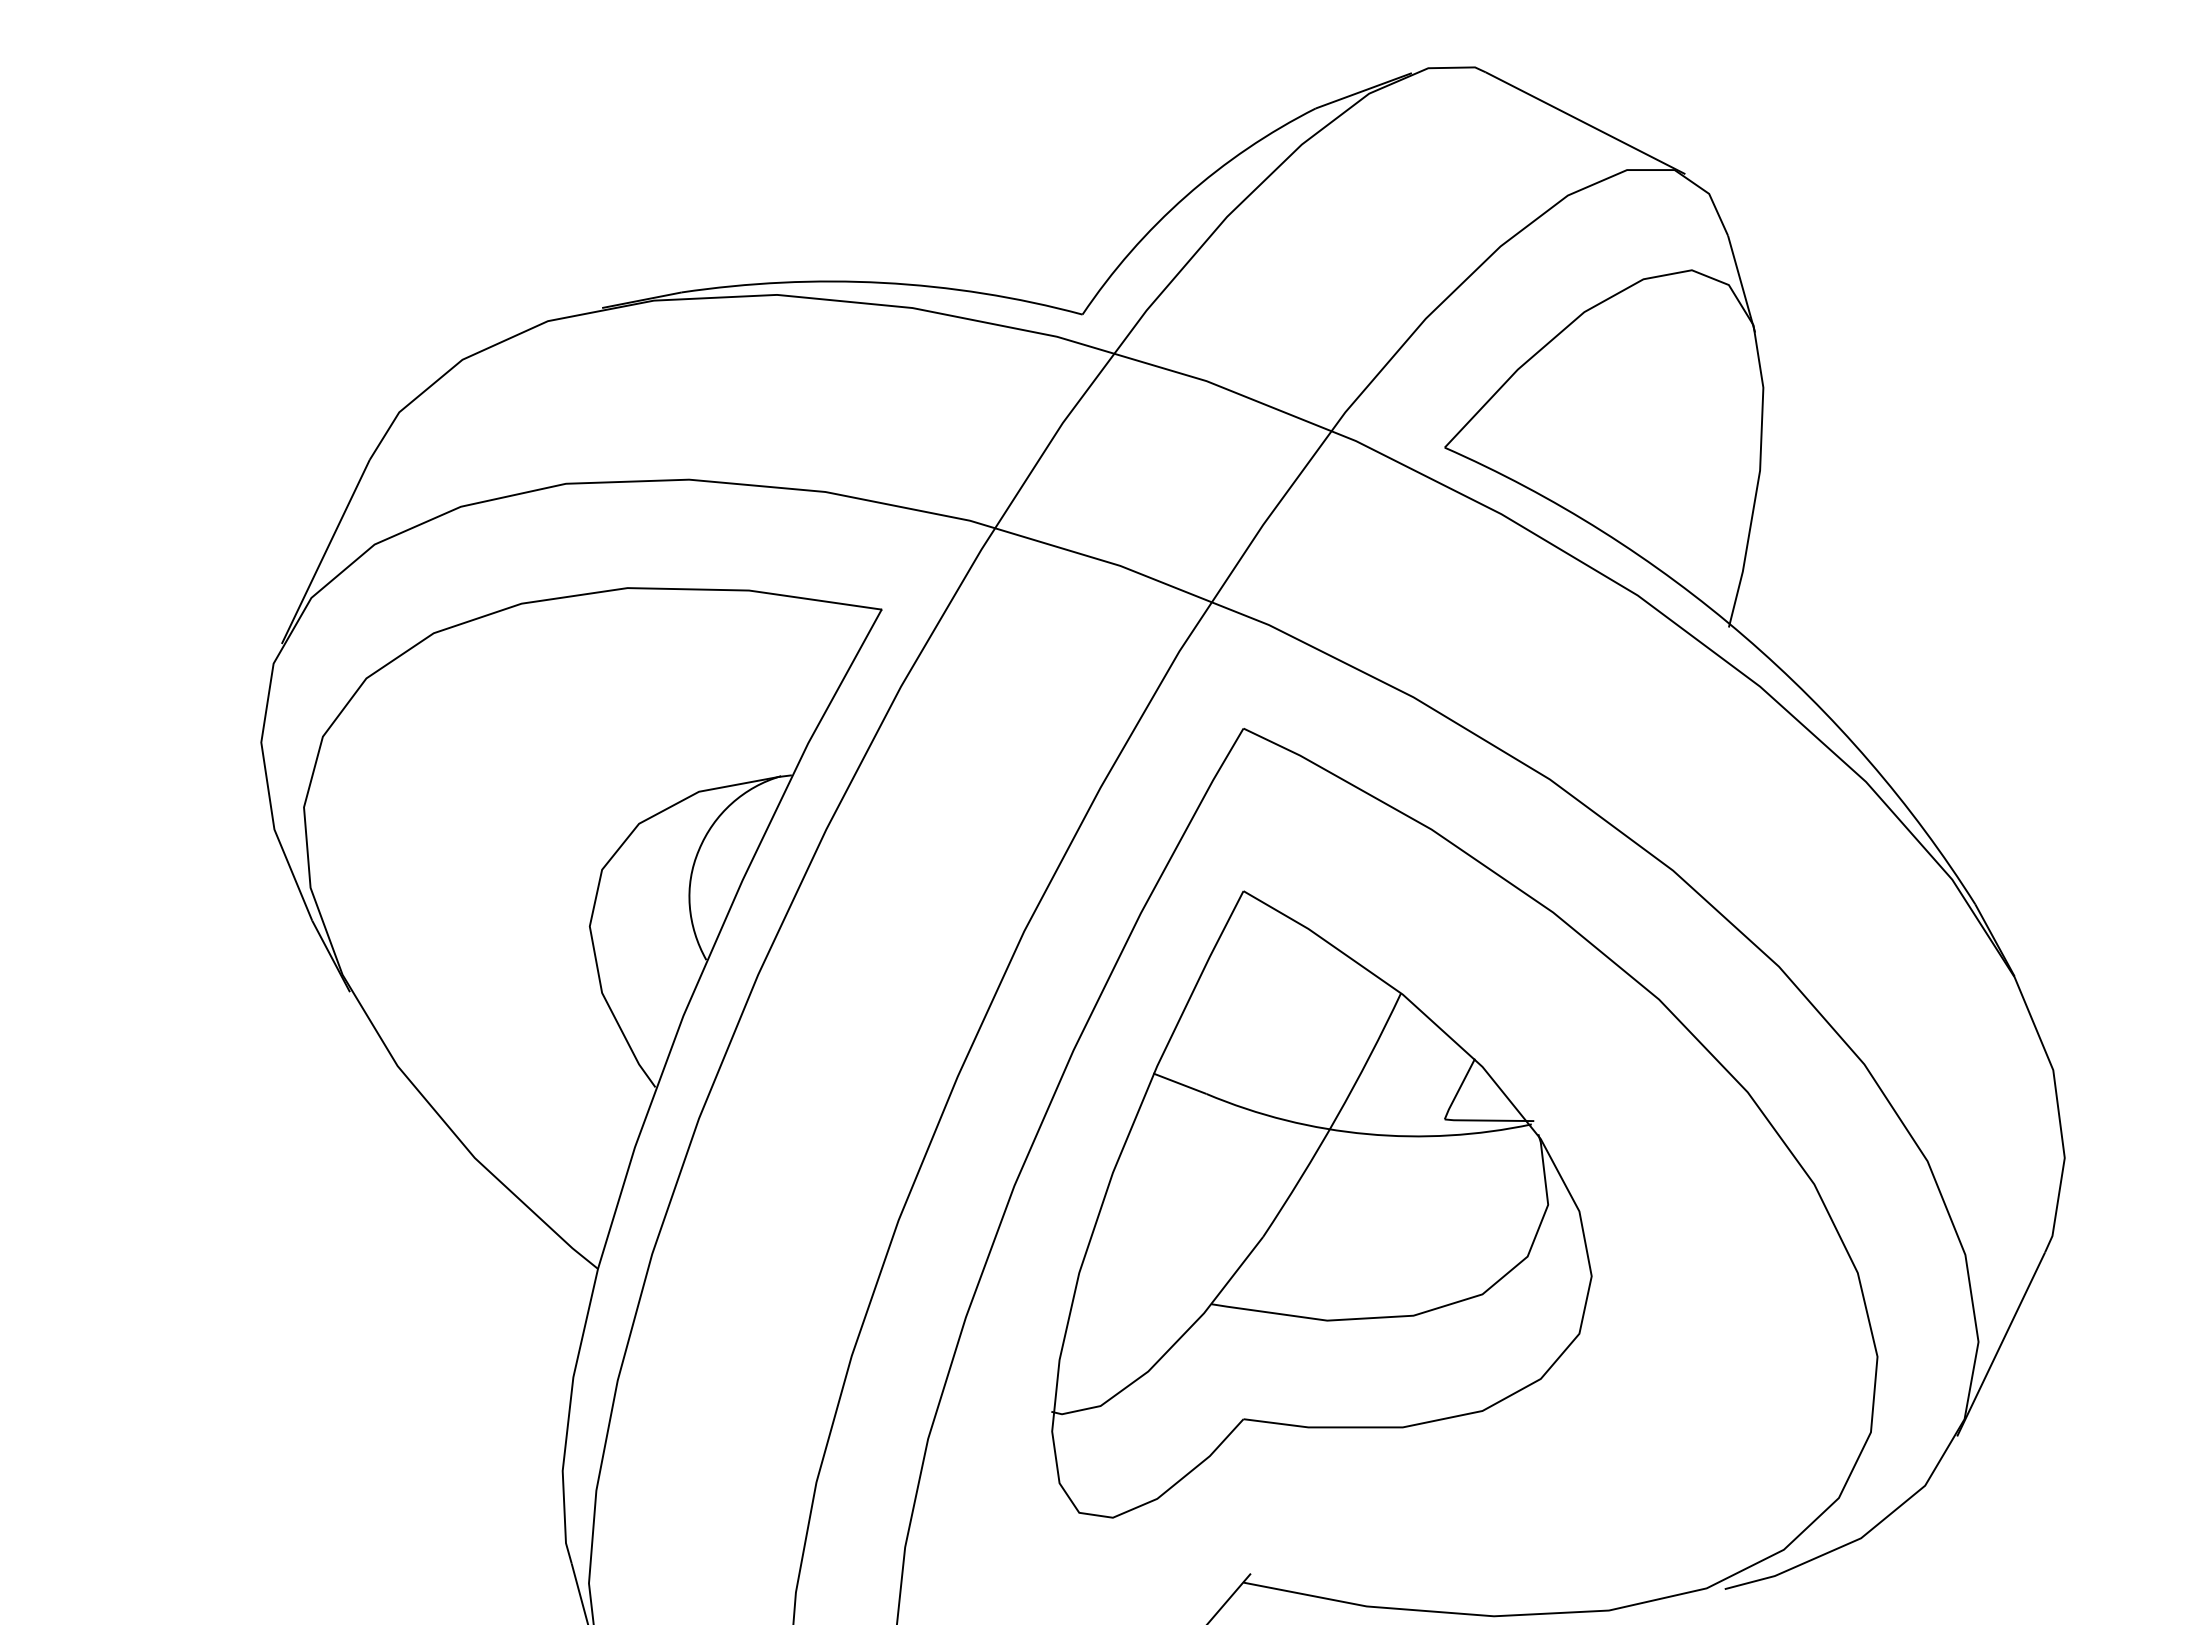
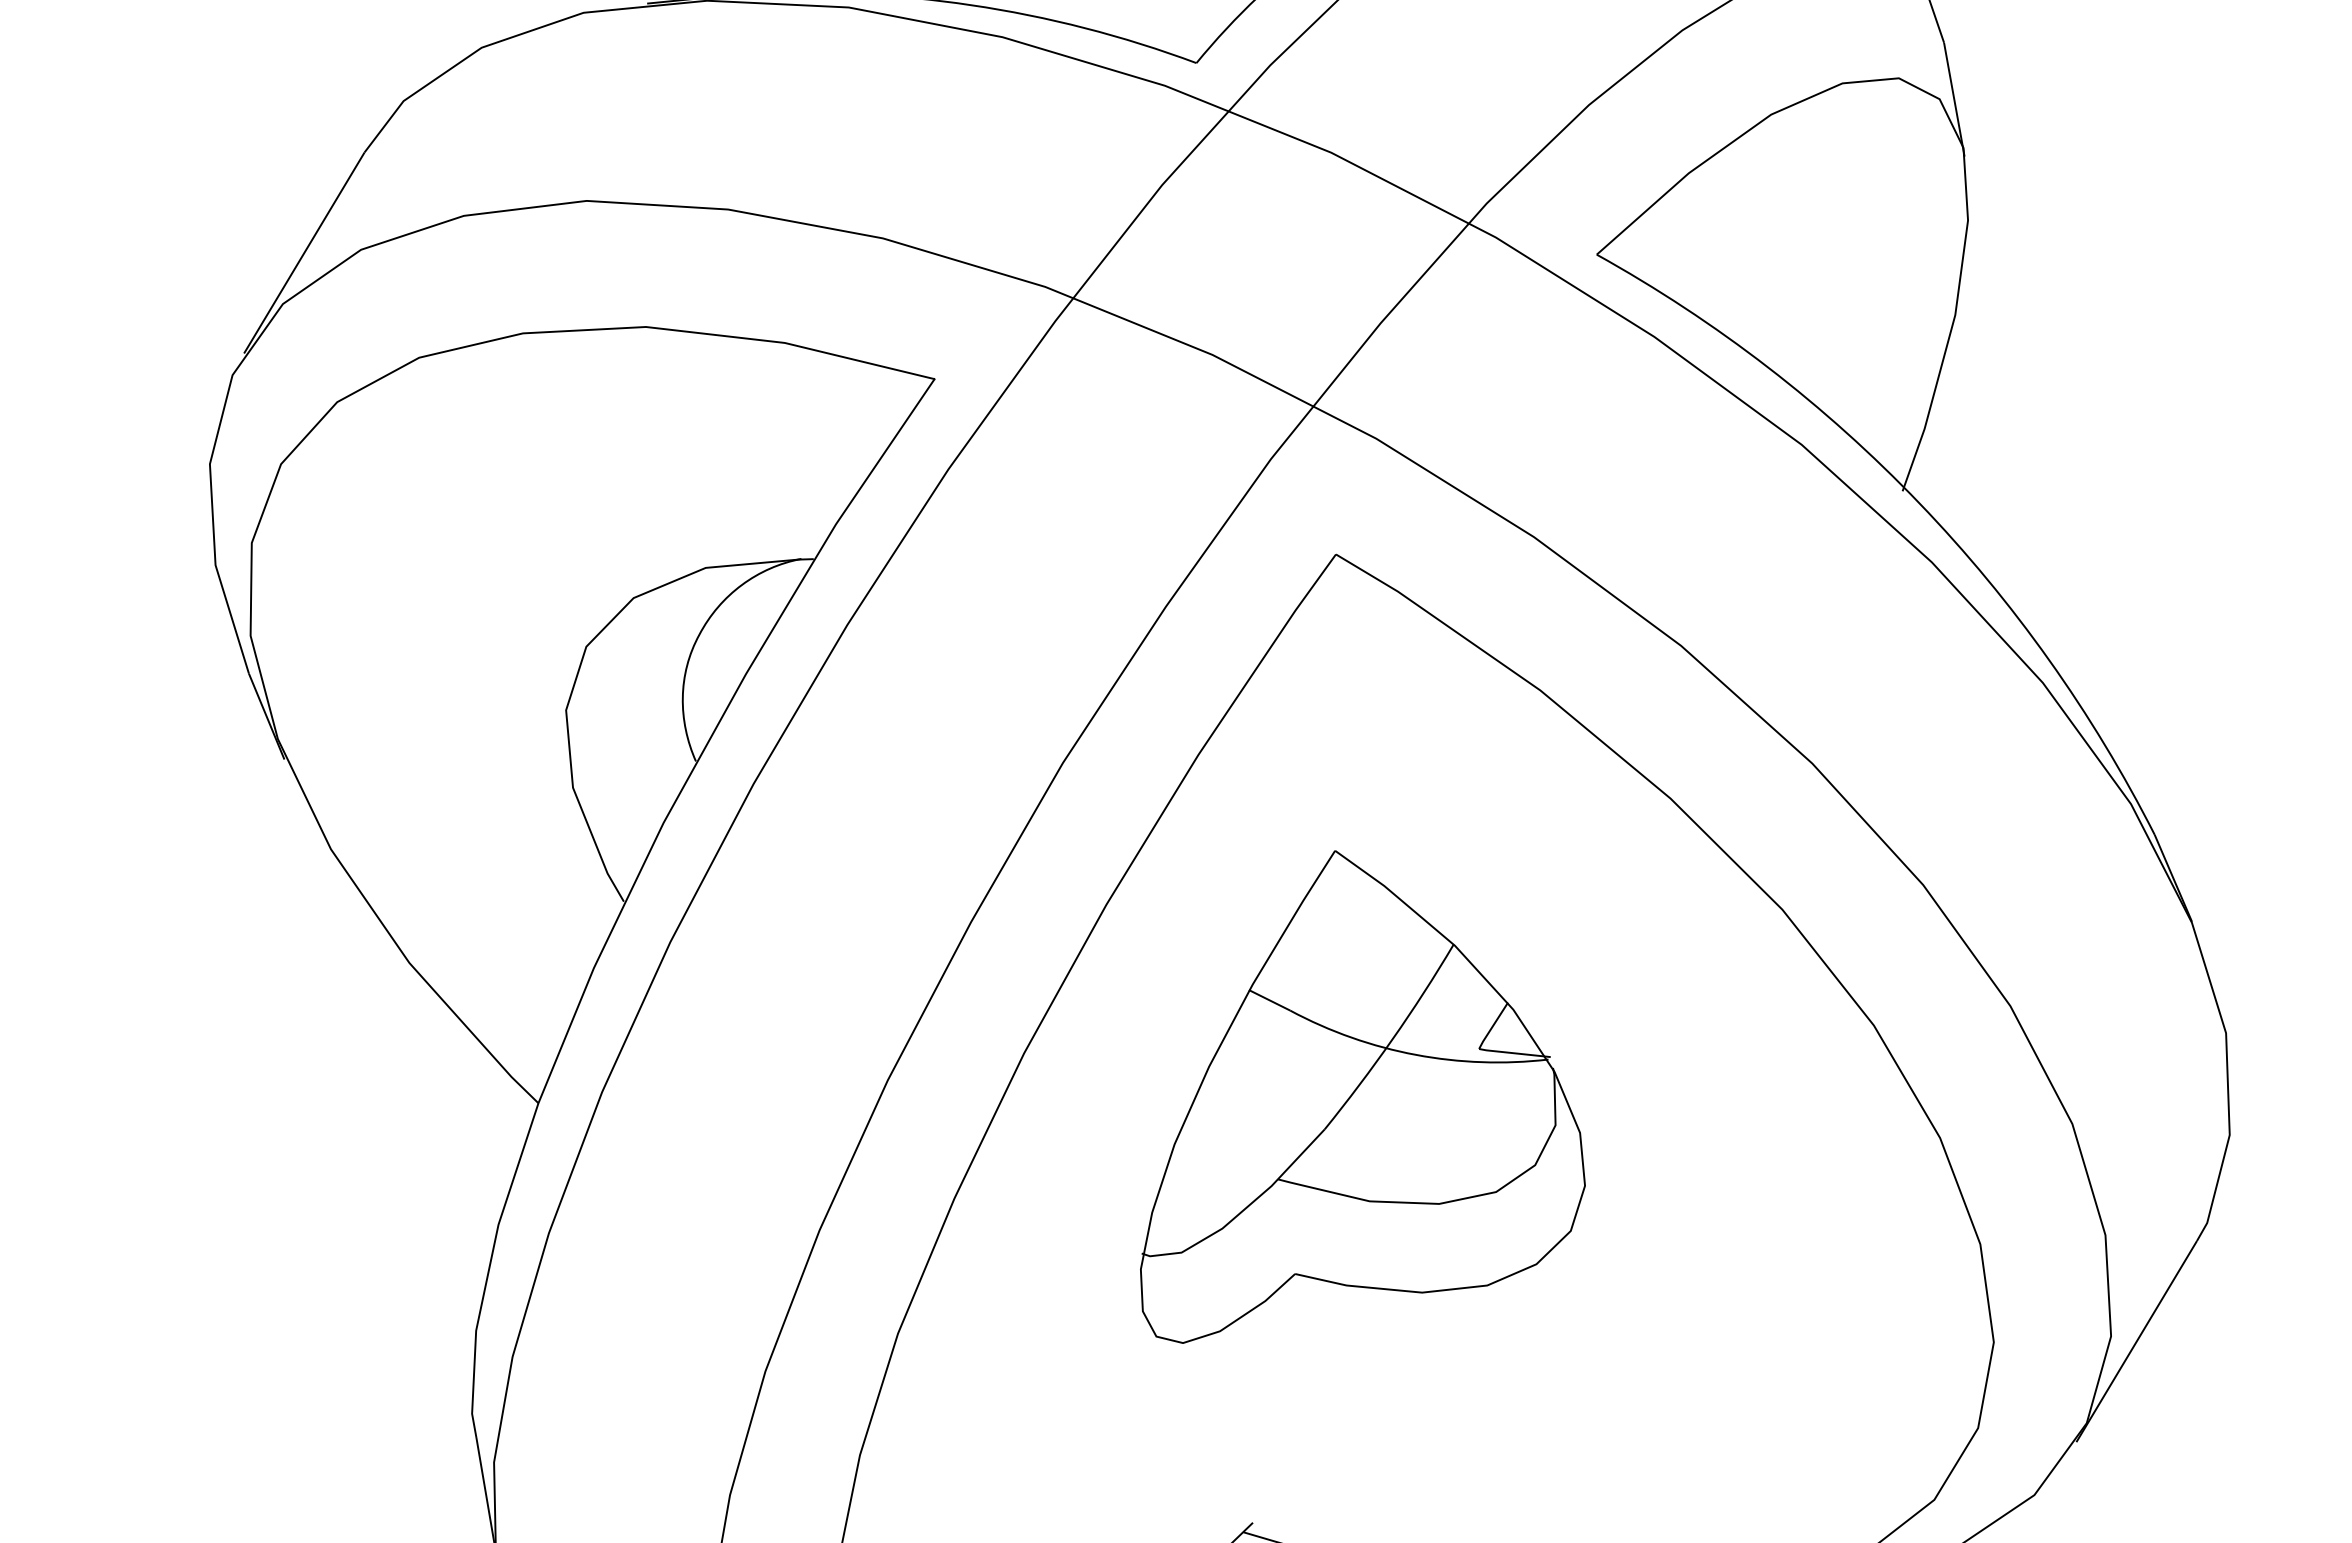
part: (1321, 1204) -> (1373, 1107), size x0.7

